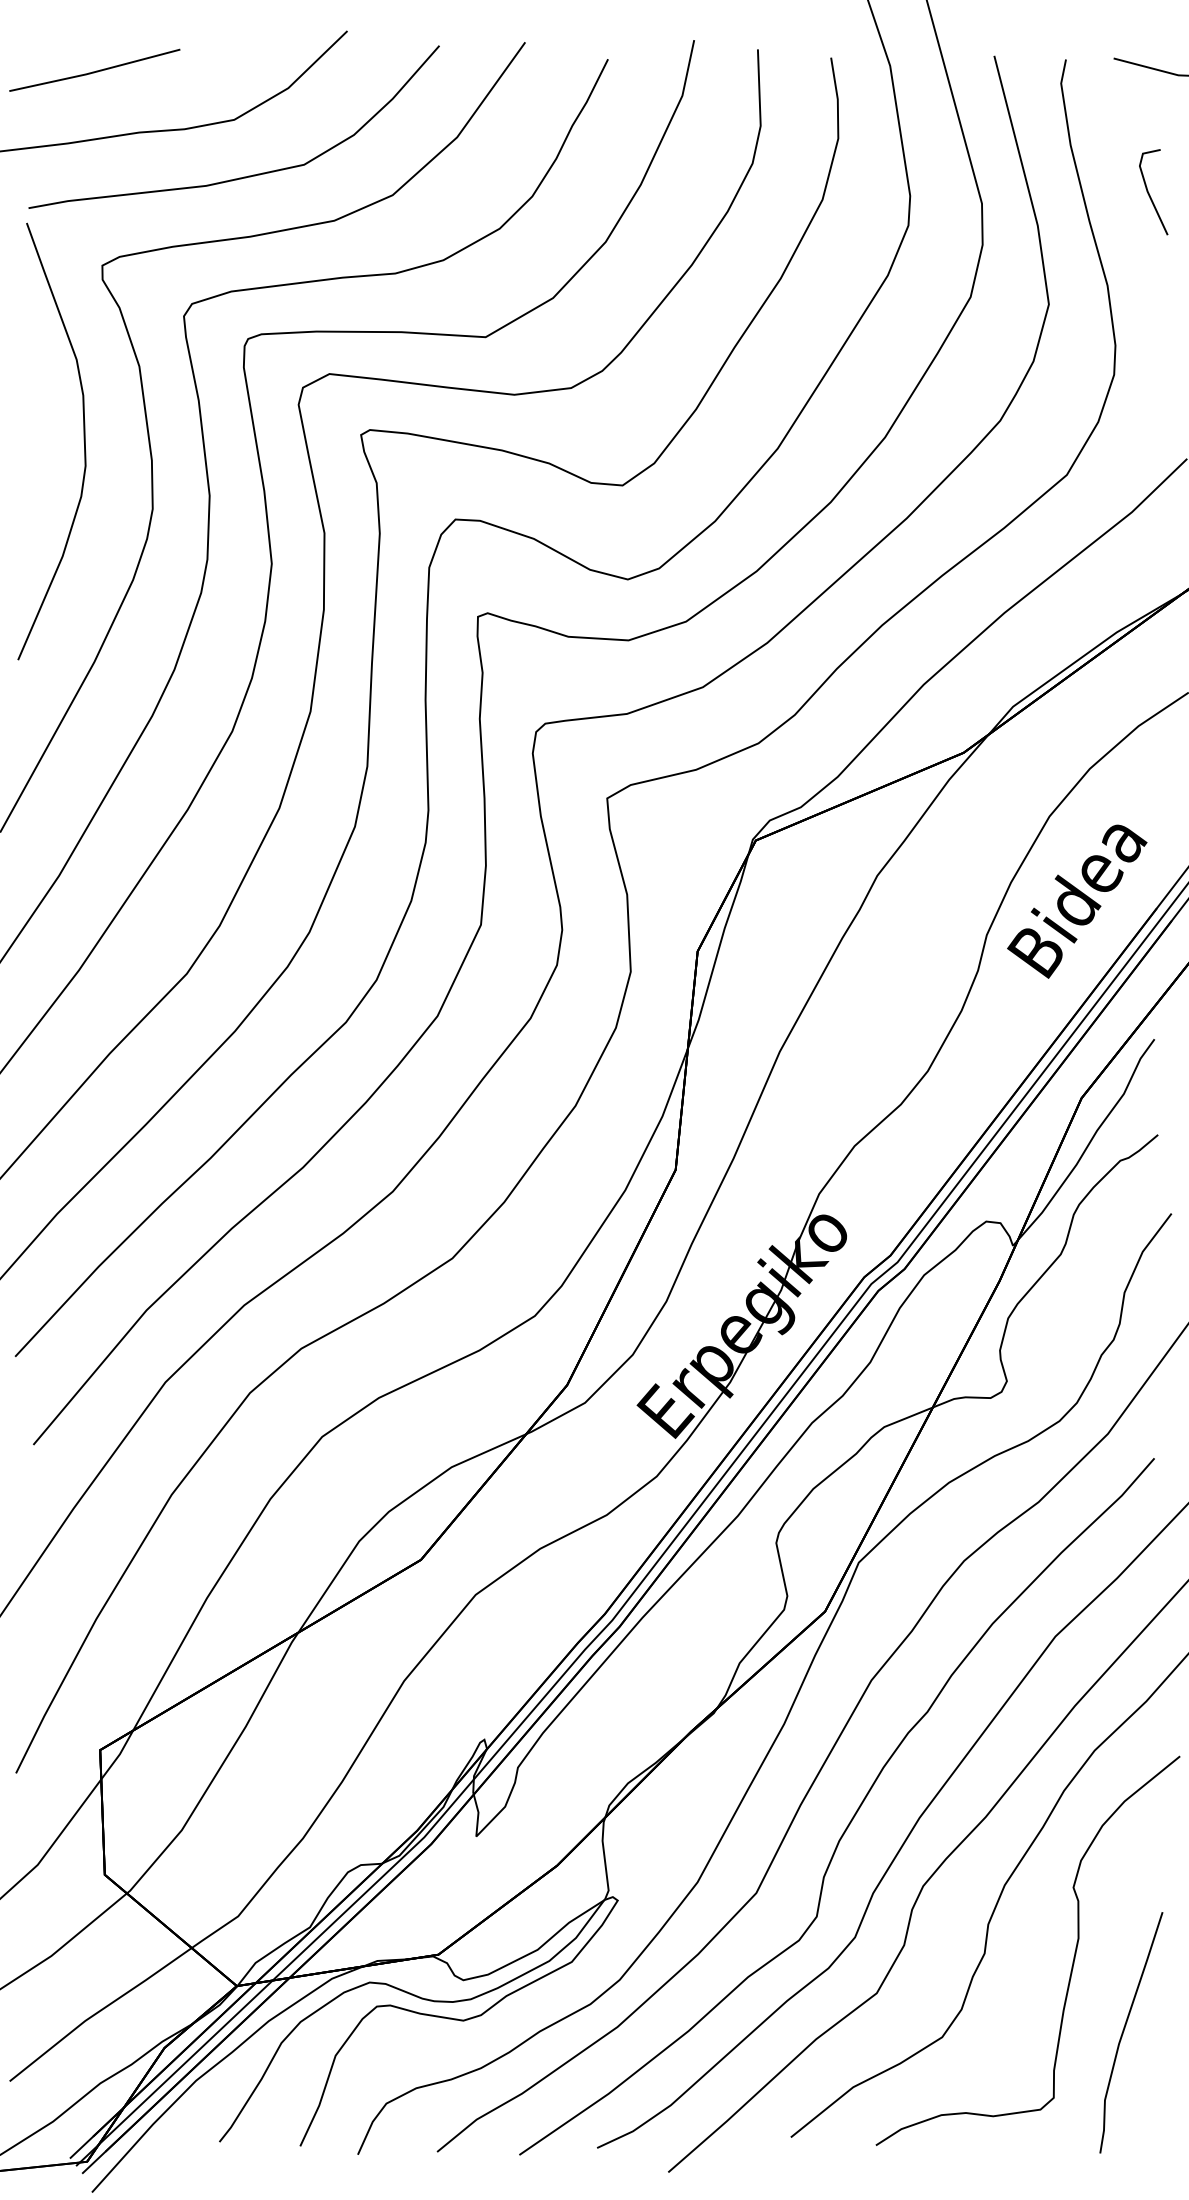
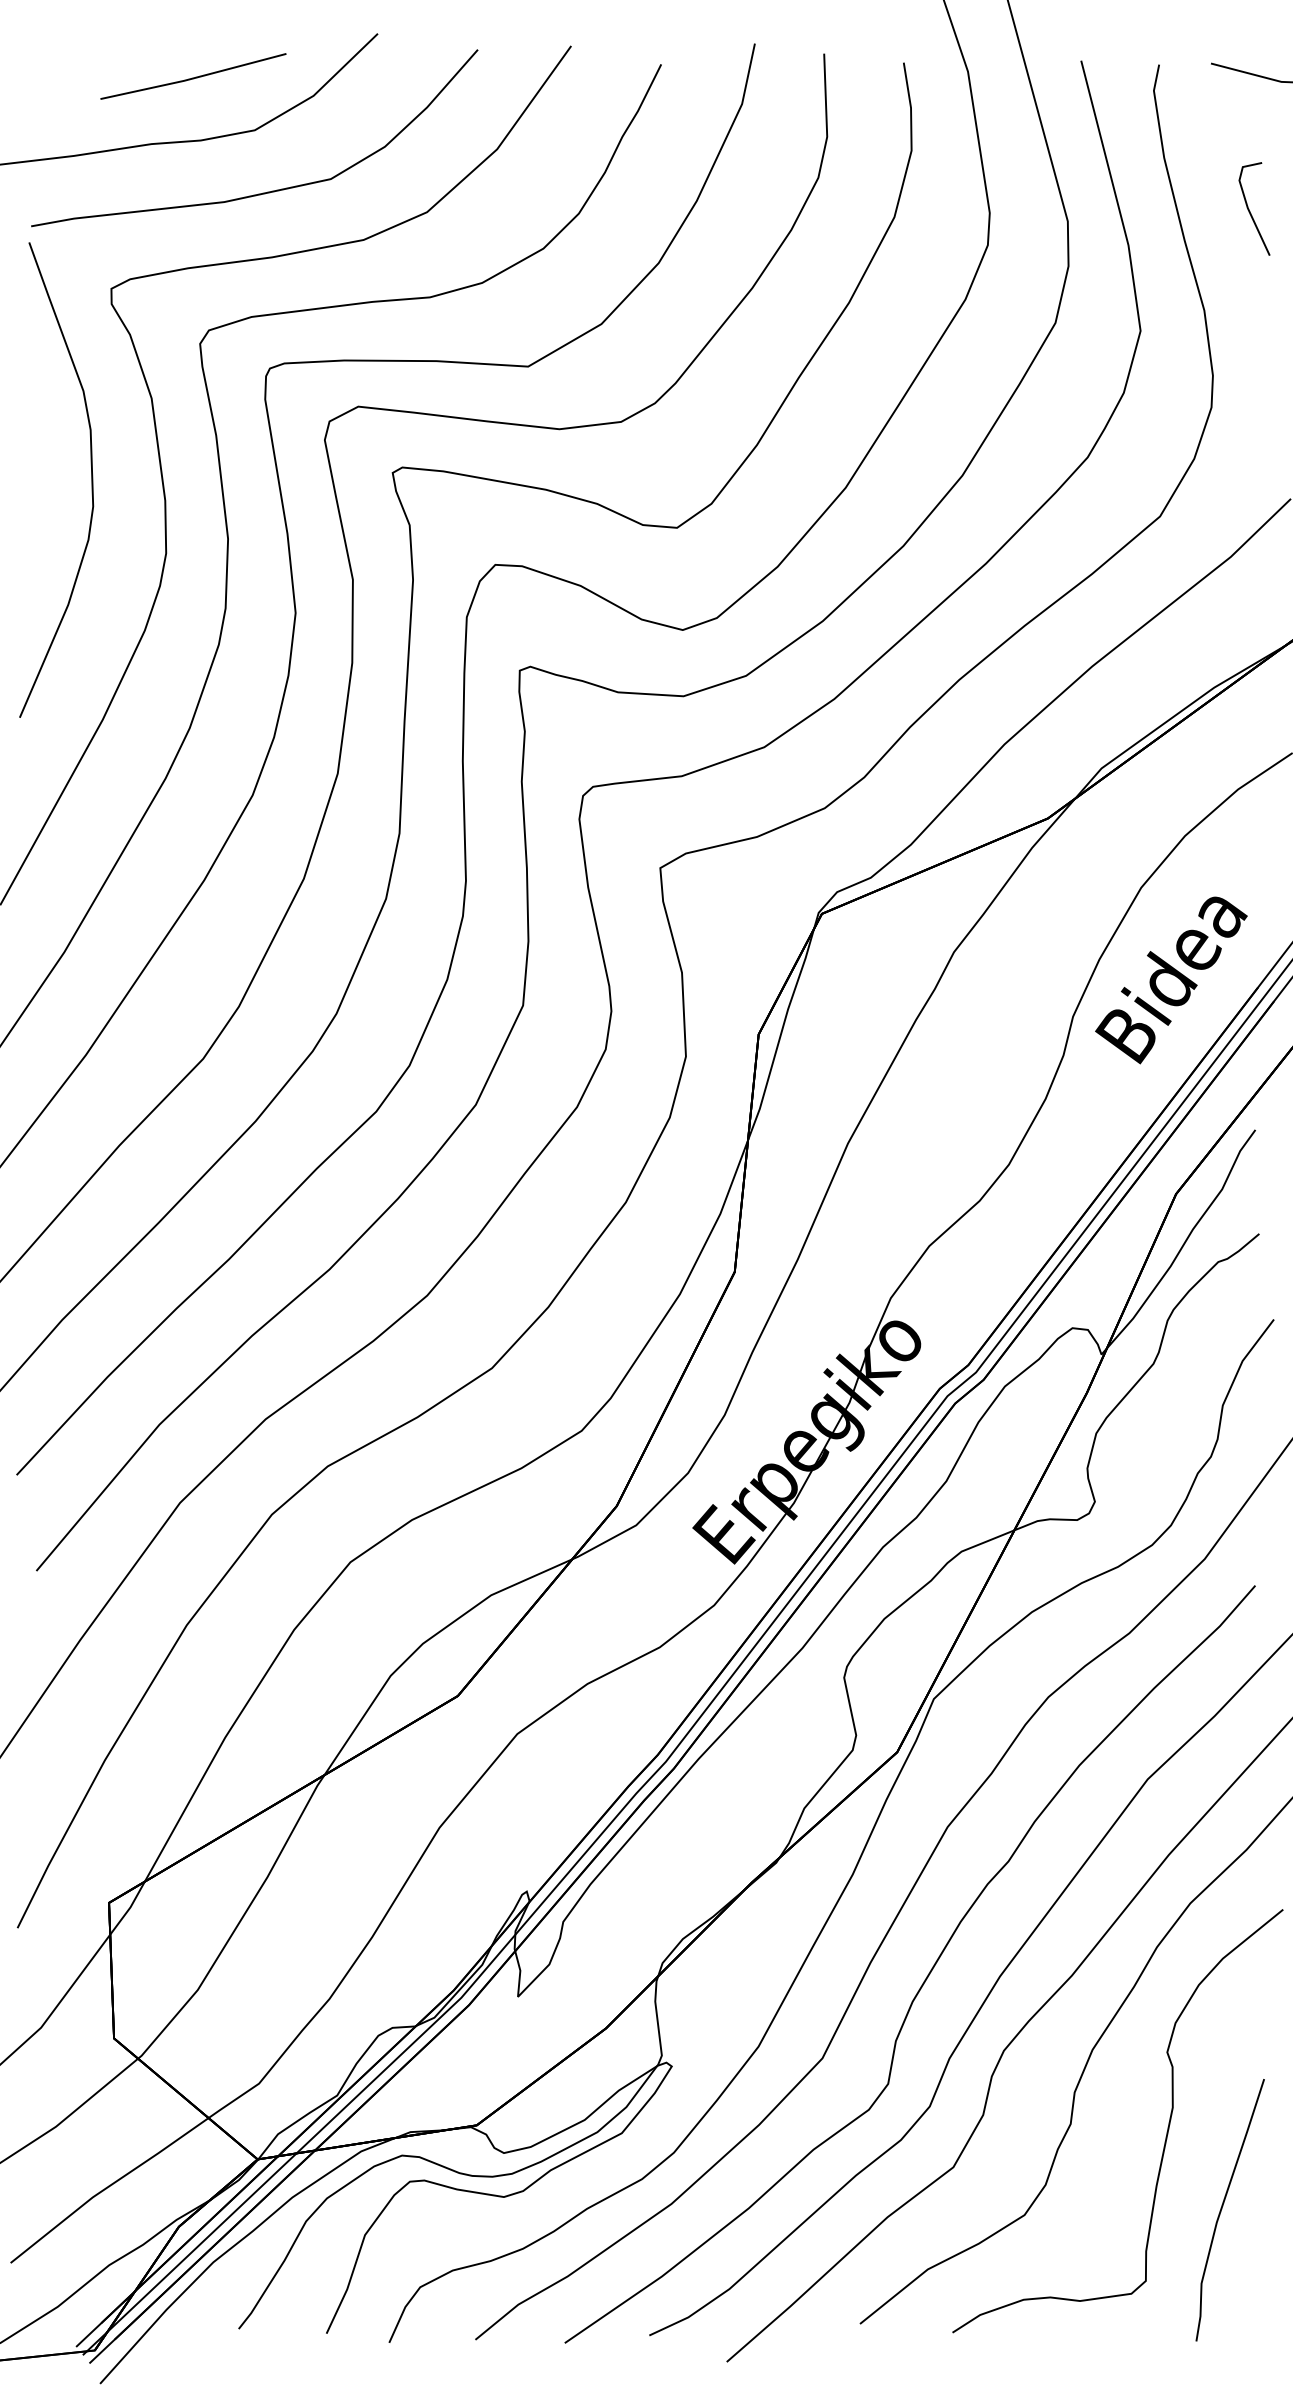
part: (94, 69) -> (193, 75), moved

